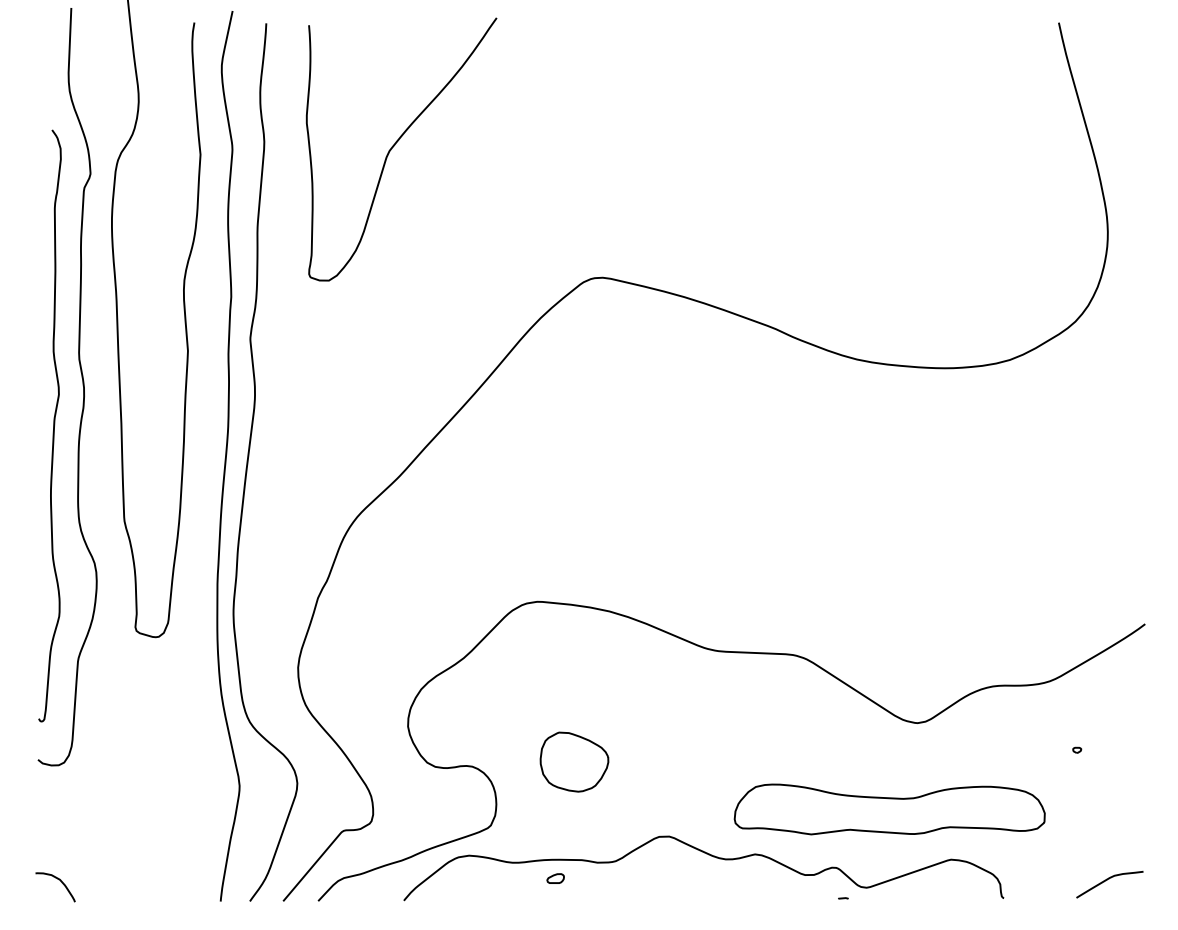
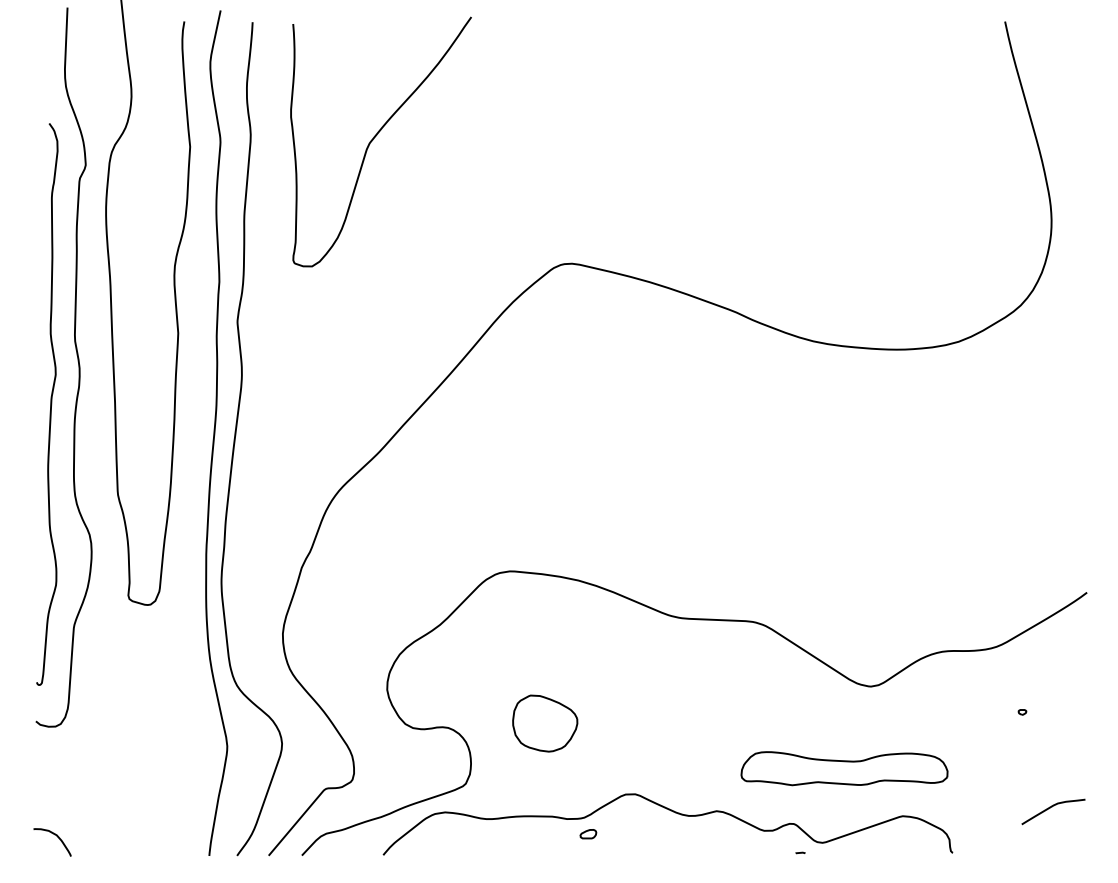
part: (889, 809) -> (844, 768), size x0.7
part: (555, 878) -> (588, 834), moved
curve: (1108, 880) -> (1052, 807), moved

